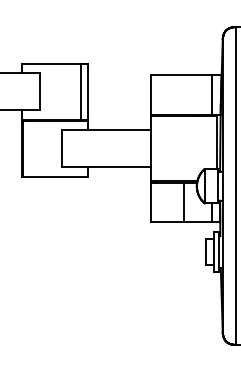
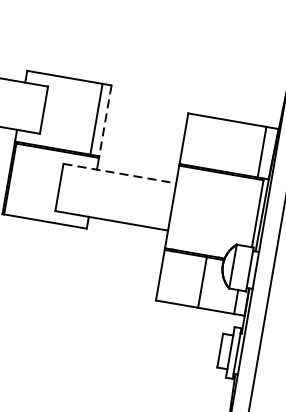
line: (88, 91) -> (105, 120), solid -> dashed
line: (106, 130) -> (120, 174), solid -> dashed

